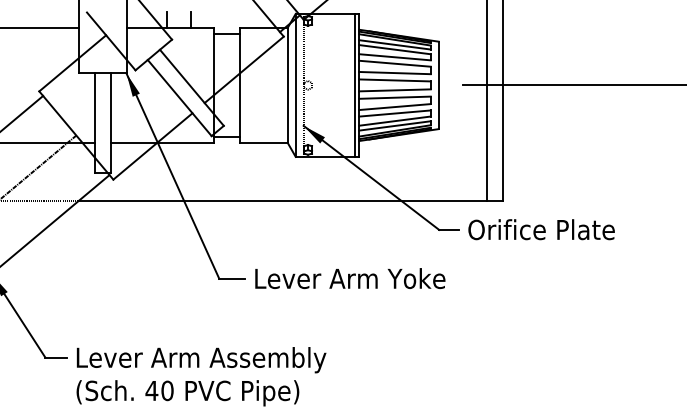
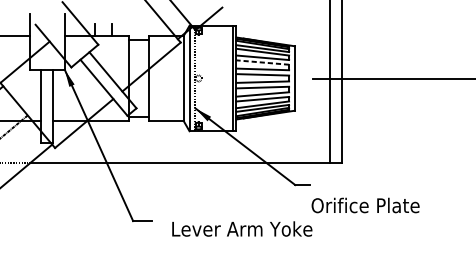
line: (395, 63) -> (263, 62), solid -> dashed
text: (541, 229) -> (365, 205), moved
text: (350, 278) -> (242, 228), moved

